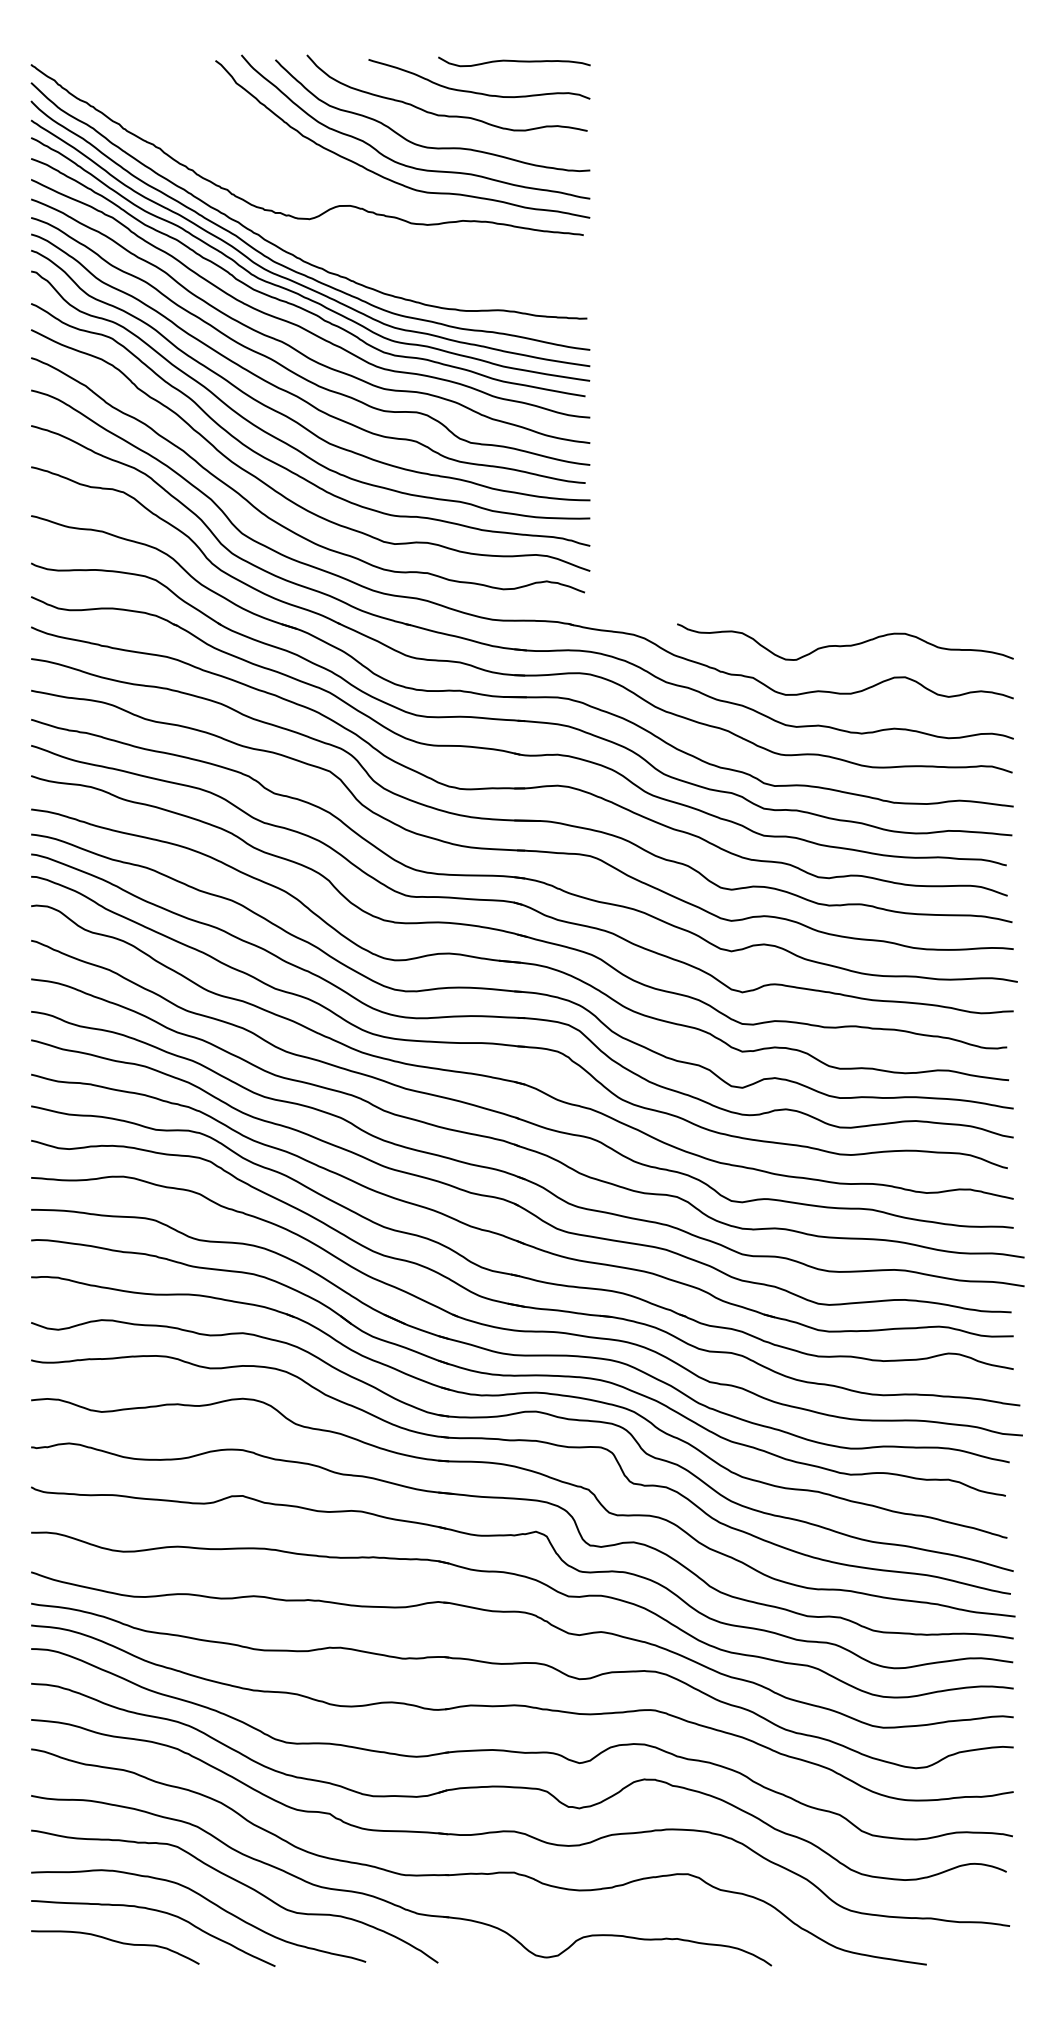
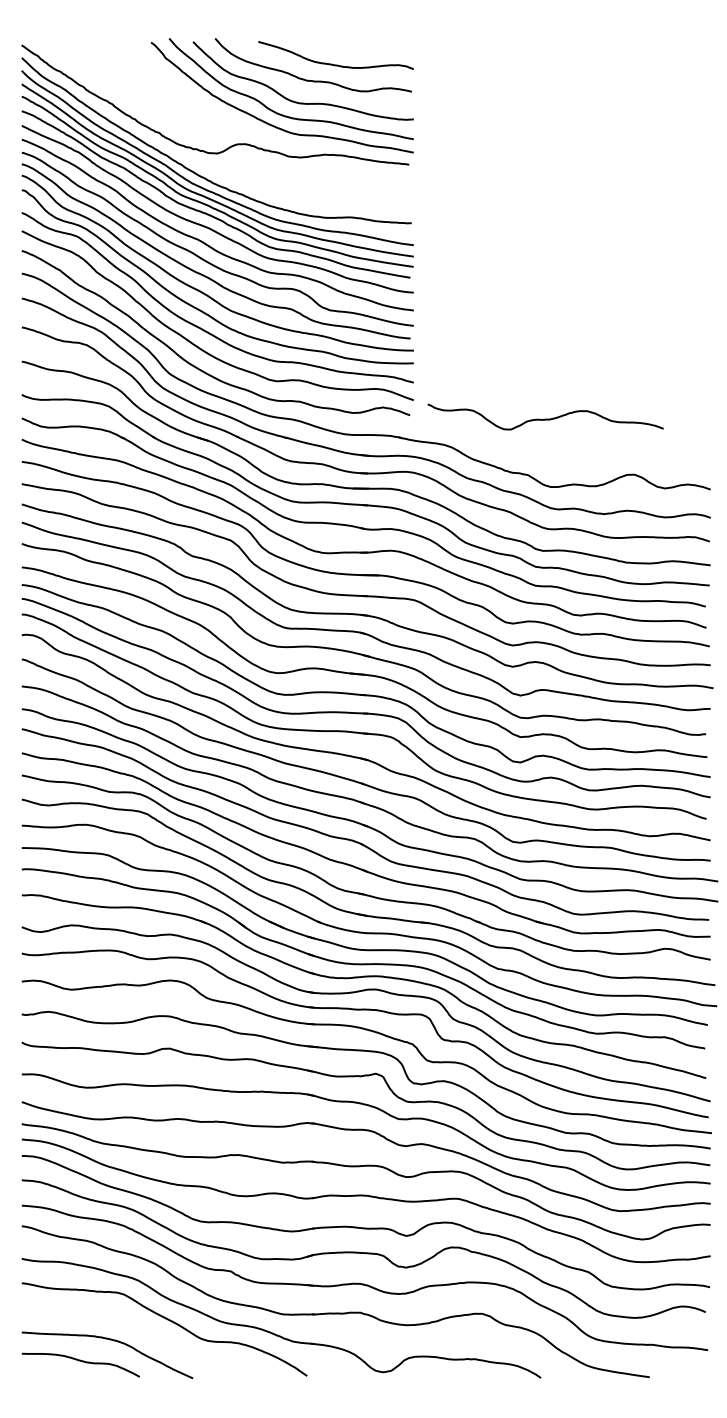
curve: (514, 62) -> (360, 43), removed
curve: (845, 644) -> (545, 418), moved
curve: (206, 1900) -> (144, 1332), removed

